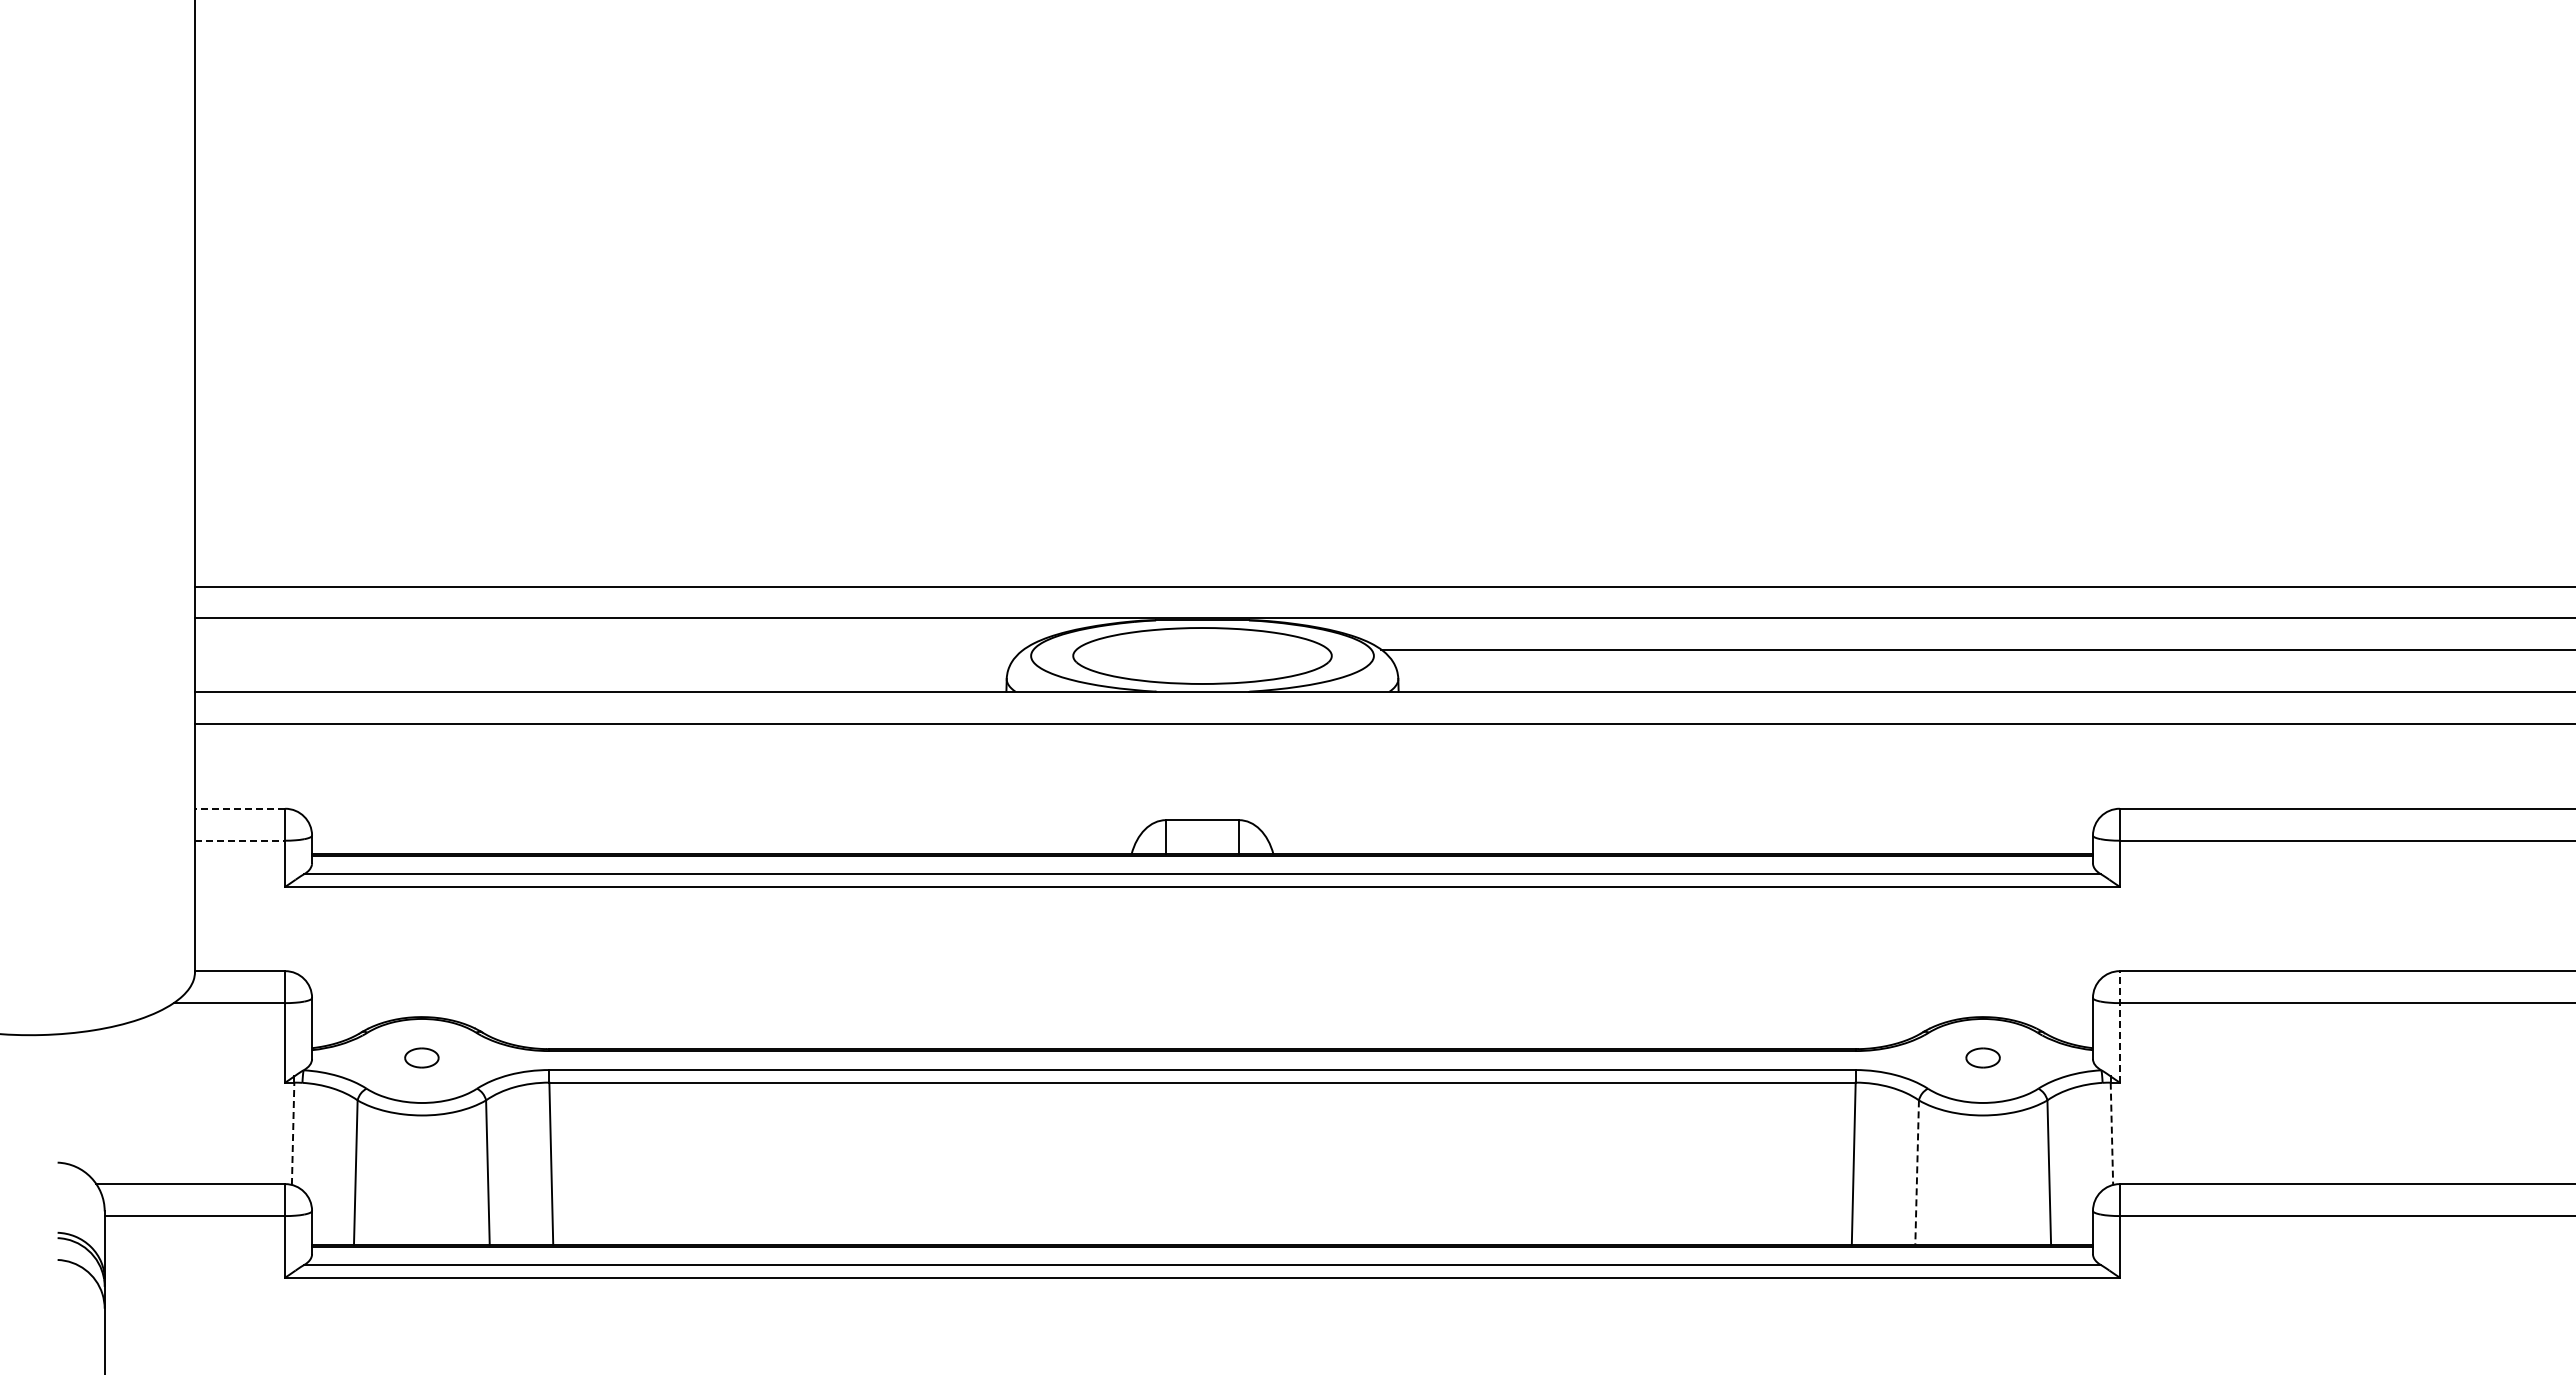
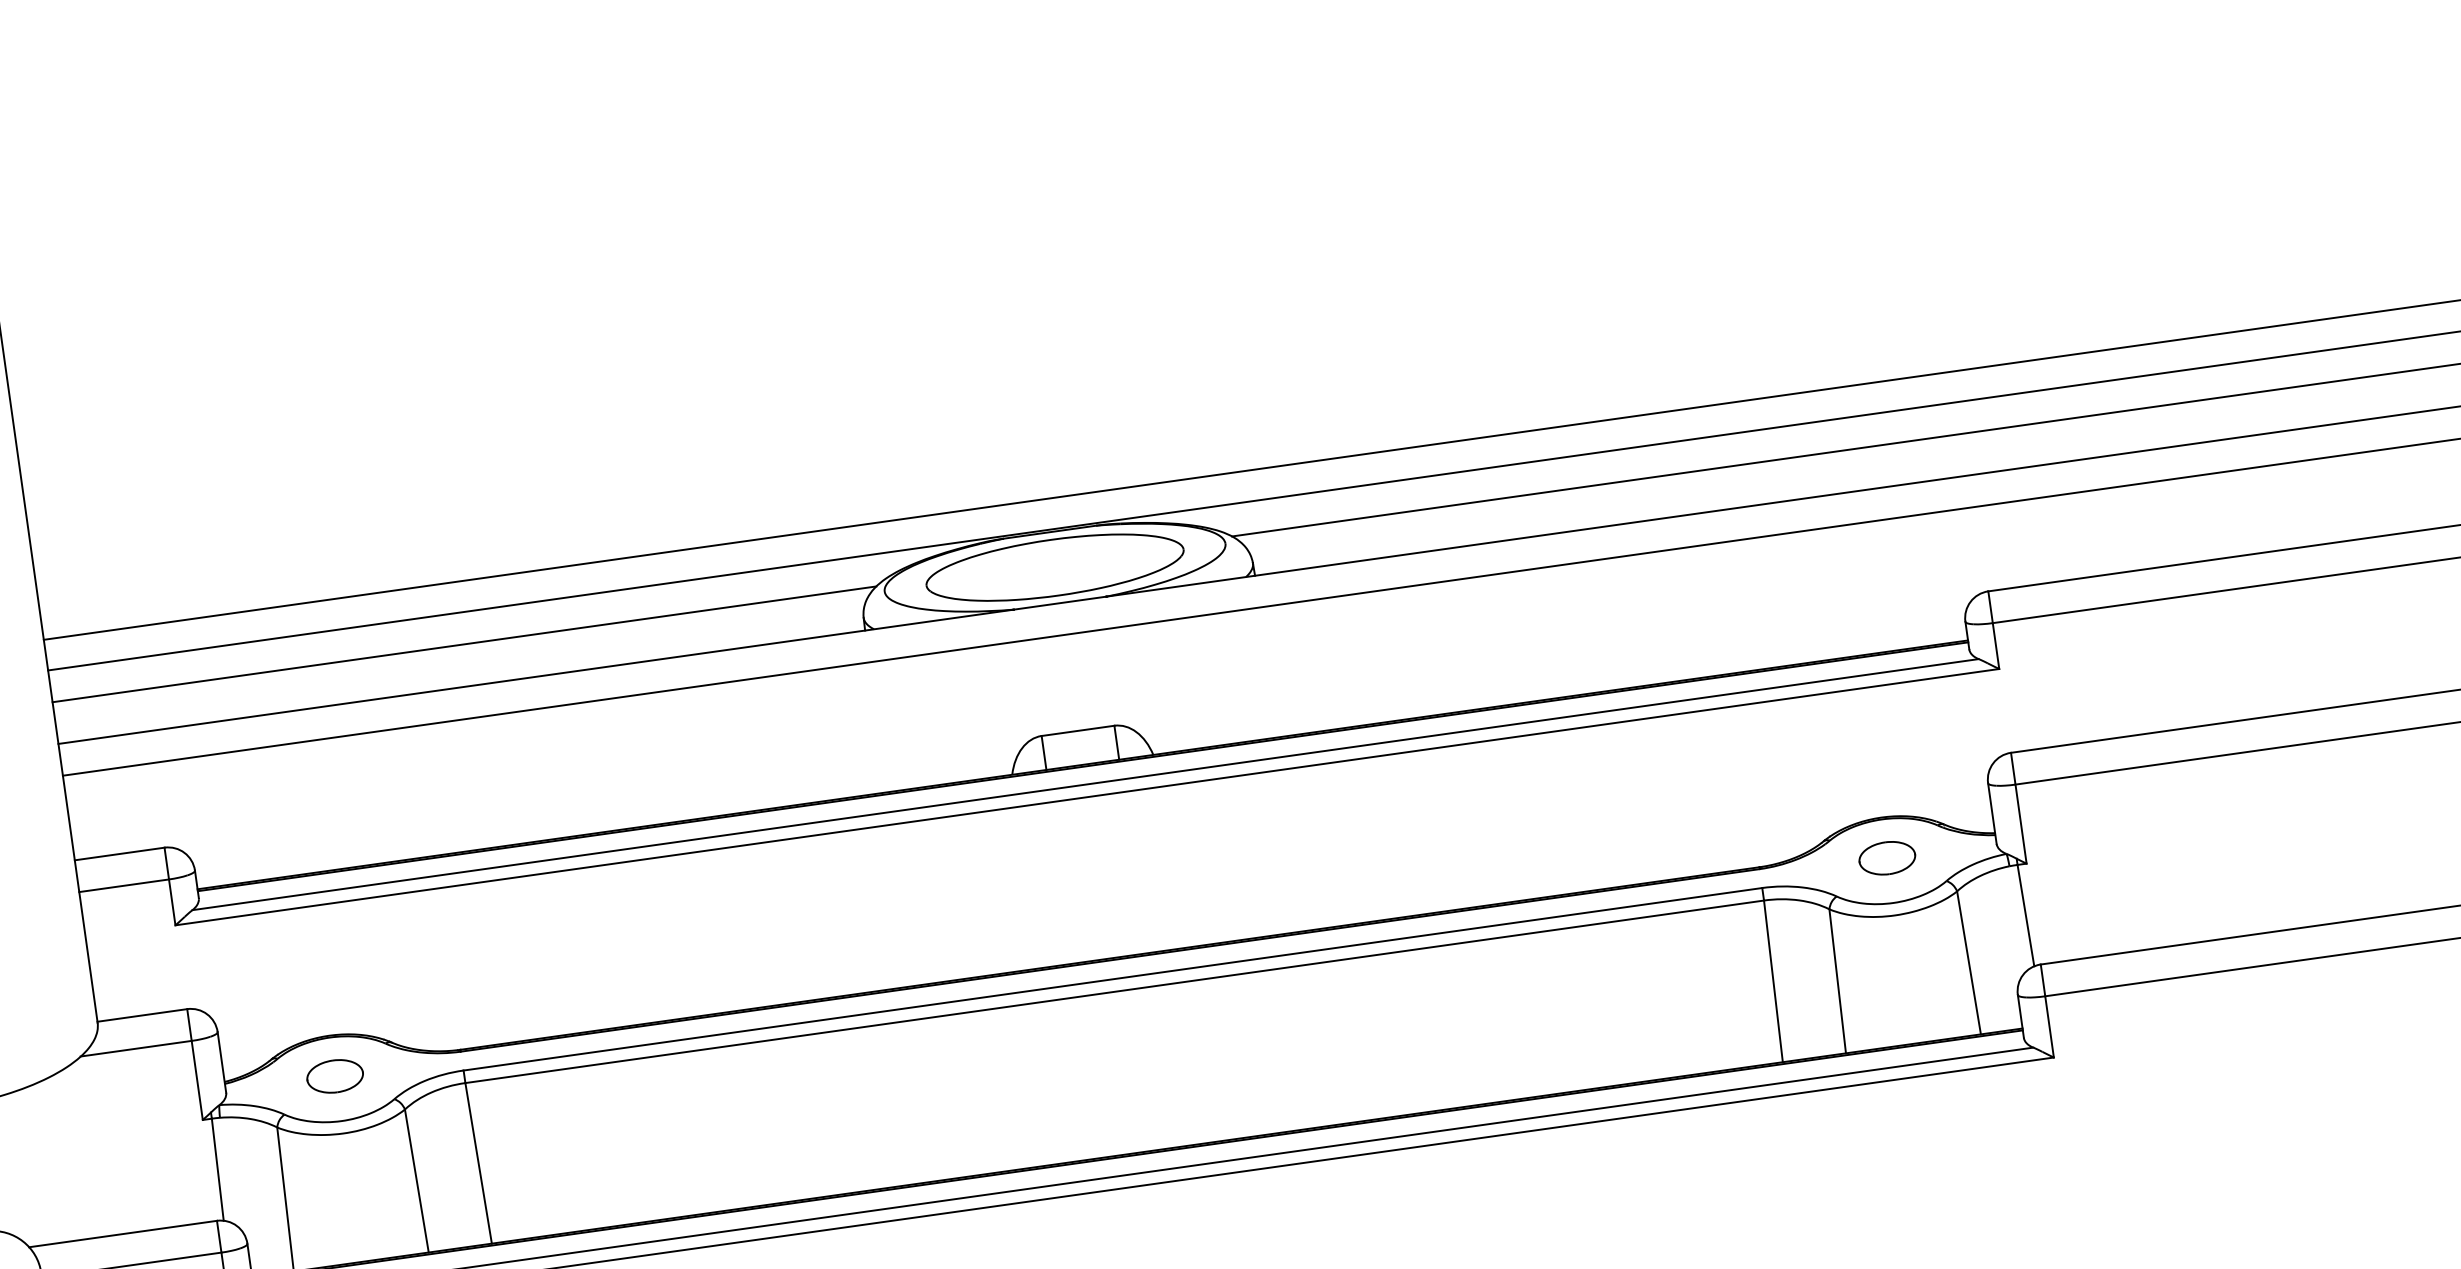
line: (608, 649) -> (463, 644), added
line: (239, 808) -> (119, 853), dashed -> solid
line: (240, 840) -> (124, 885), dashed -> solid
line: (2119, 1026) -> (2018, 807), dashed -> solid
part: (421, 1057) -> (334, 1075), size x1.67
part: (1982, 1057) -> (1886, 857), size x1.67
line: (293, 1133) -> (218, 1169), dashed -> solid
line: (2111, 1134) -> (2025, 916), dashed -> solid
line: (1917, 1173) -> (1838, 982), dashed -> solid

